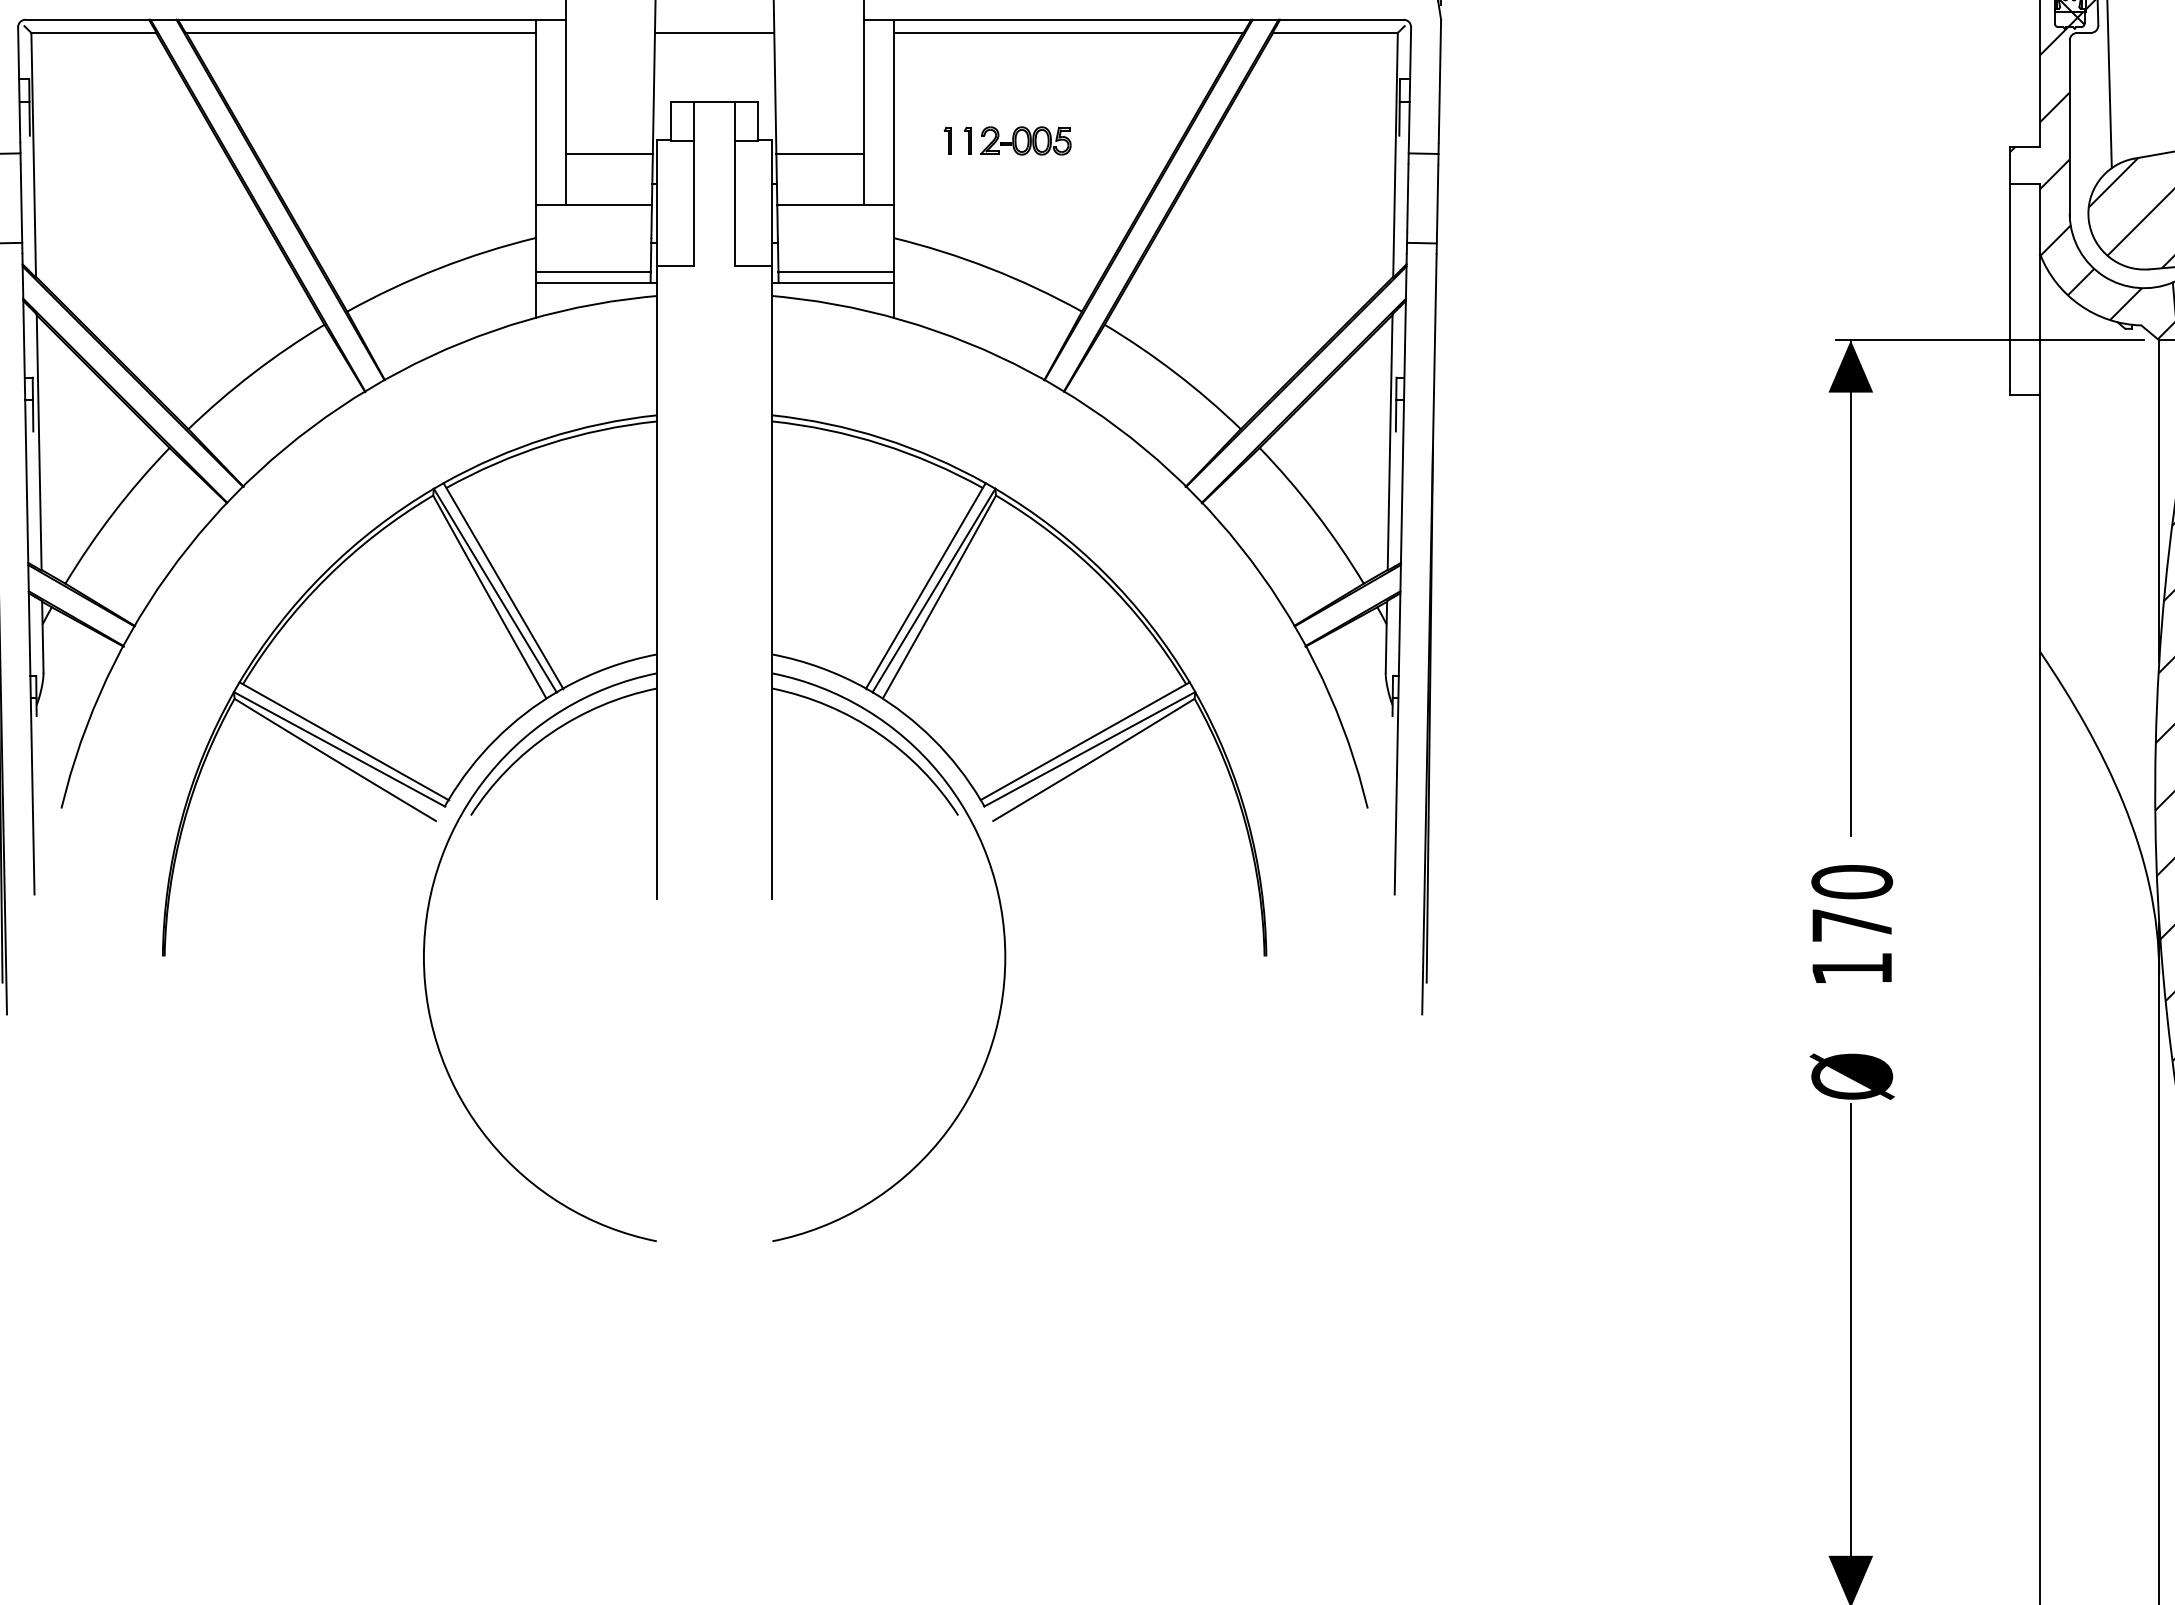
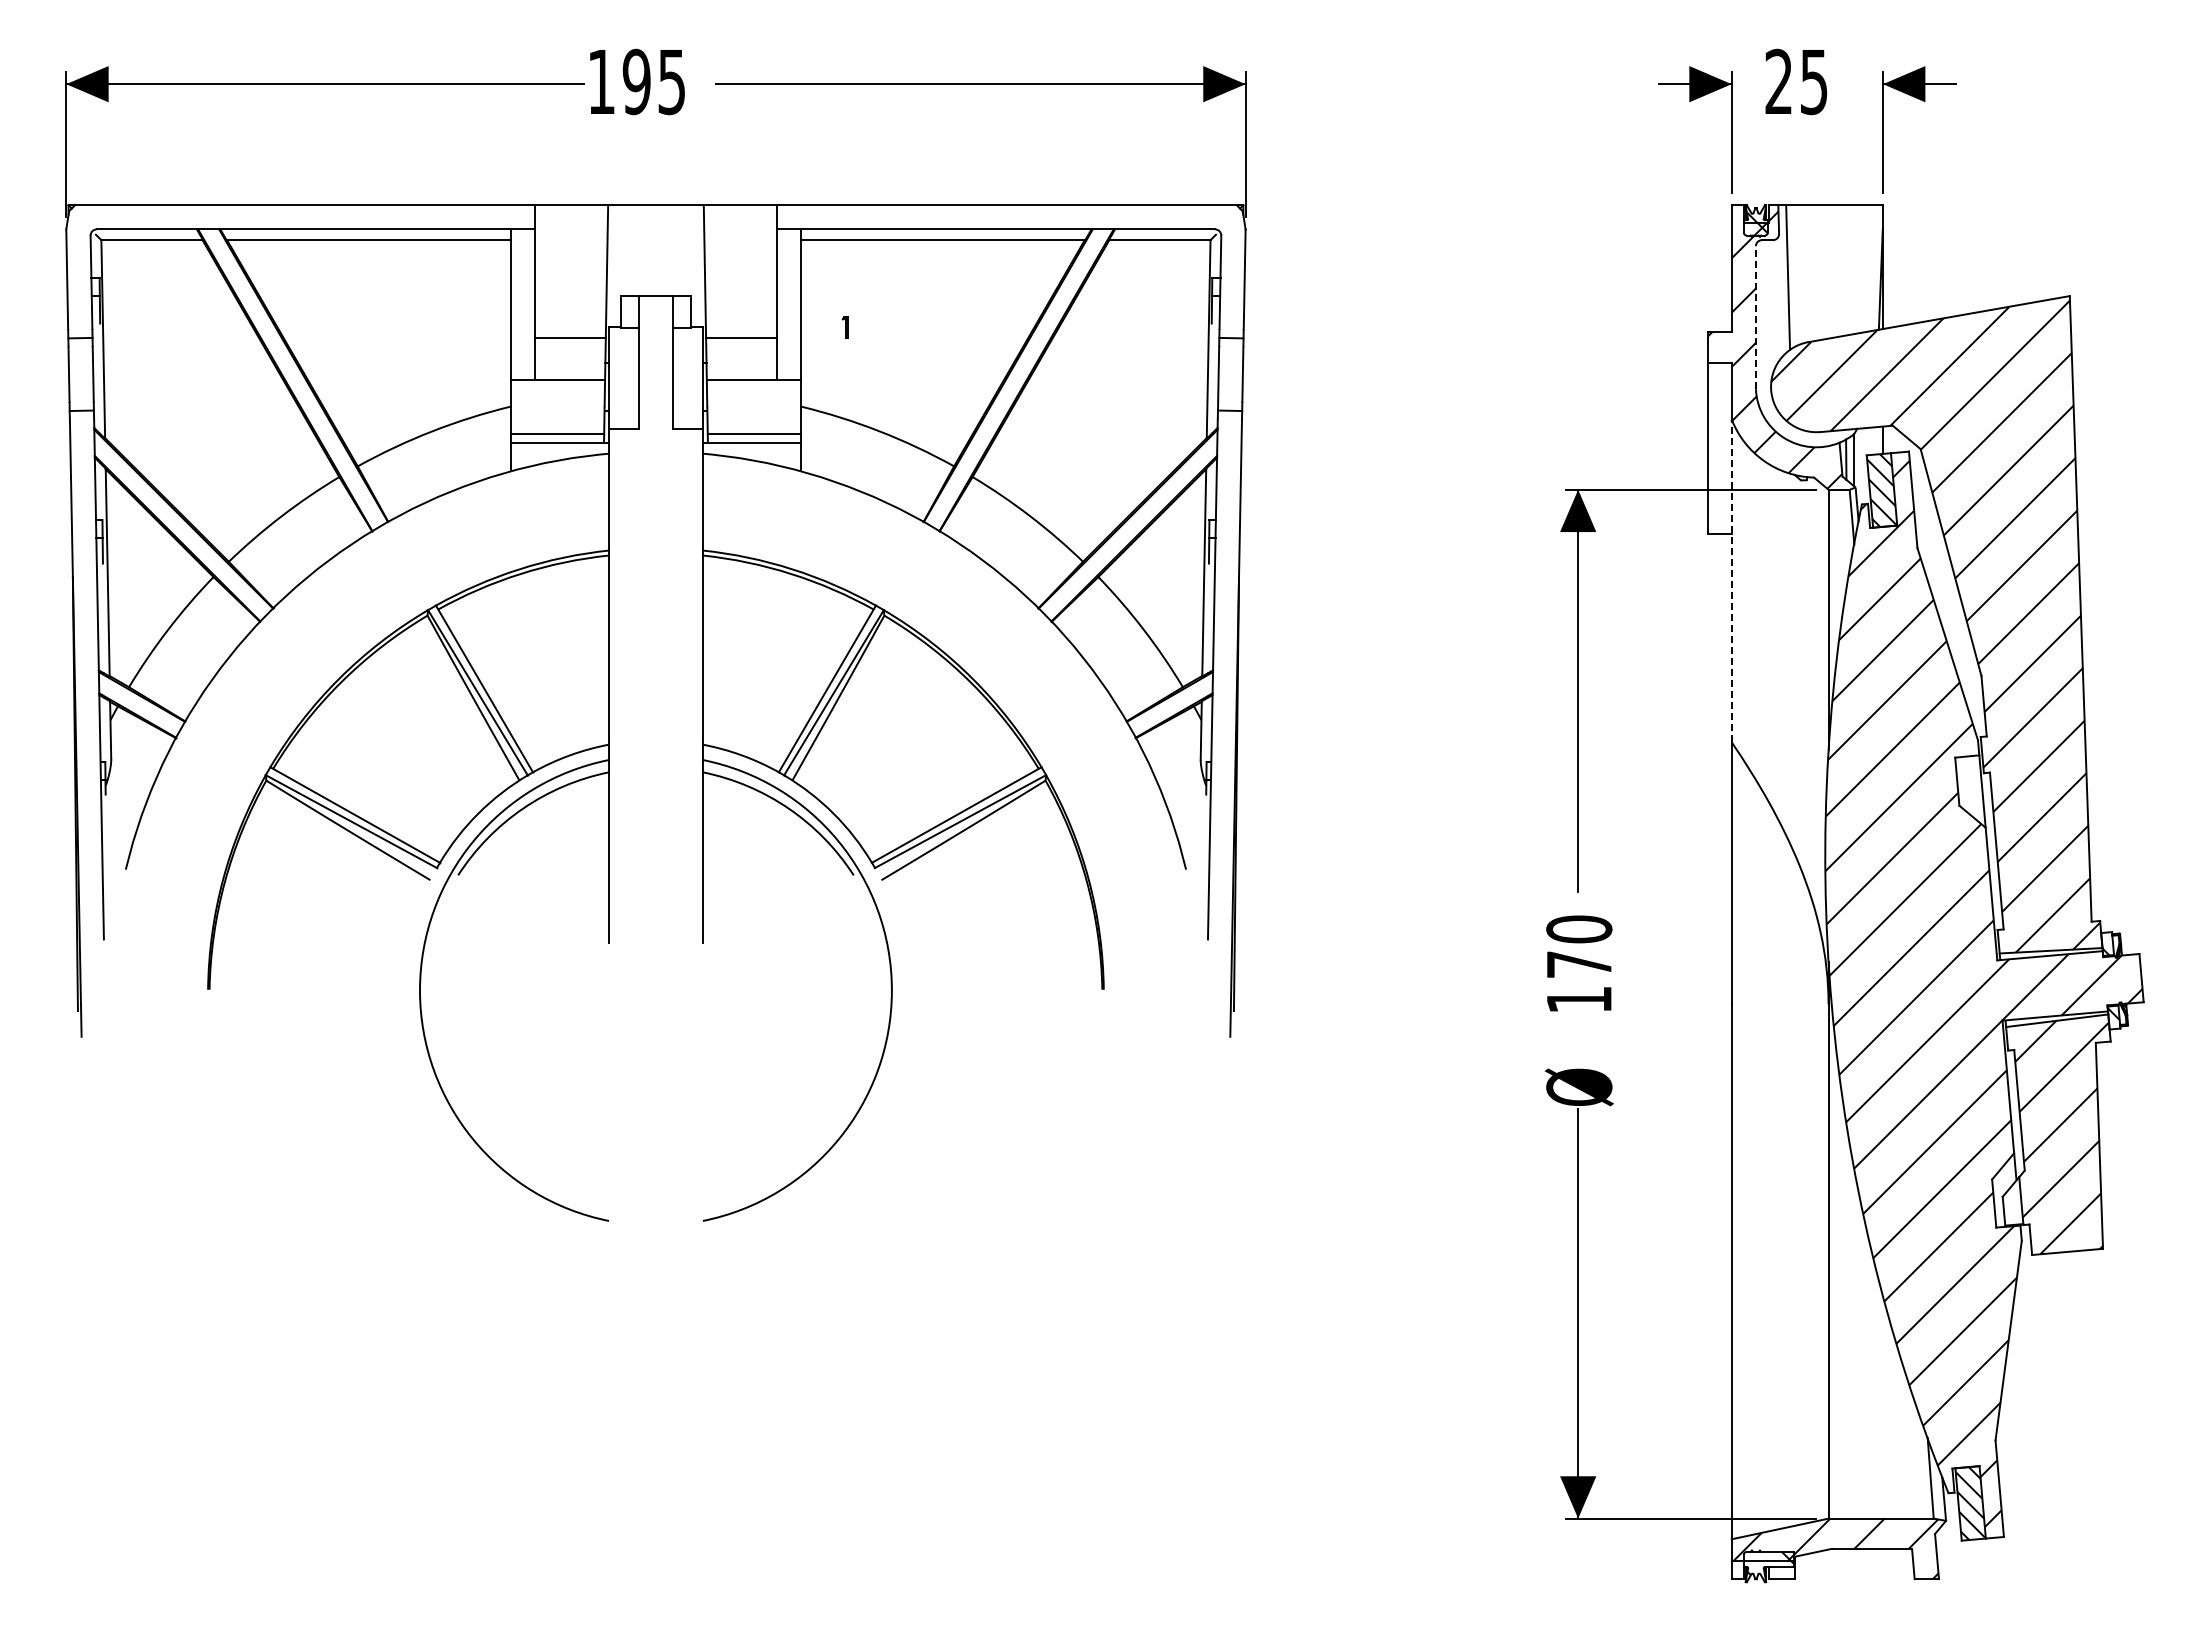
line: (714, 33) -> (655, 240), removed
line: (2069, 128) -> (1755, 317), solid -> dashed
part: (1017, 140) -> (901, 327), removed
line: (2039, 453) -> (1731, 581), solid -> dashed

